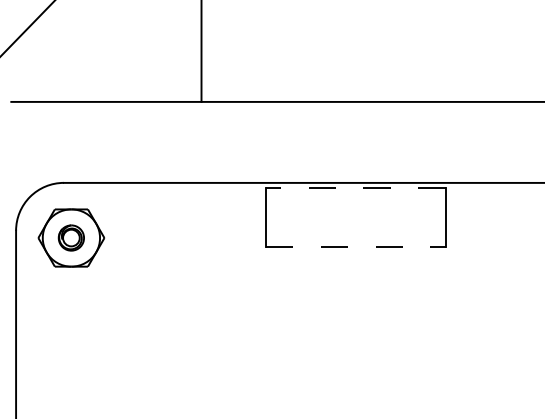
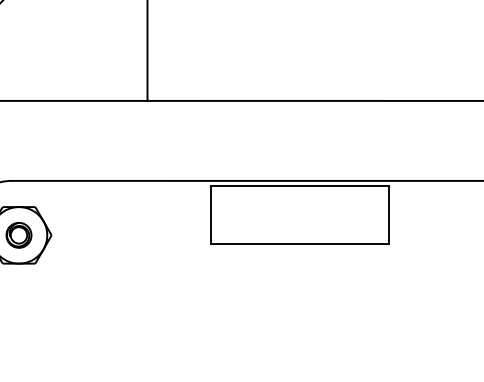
line: (355, 187) -> (299, 185), dashed -> solid
line: (356, 246) -> (300, 243), dashed -> solid

